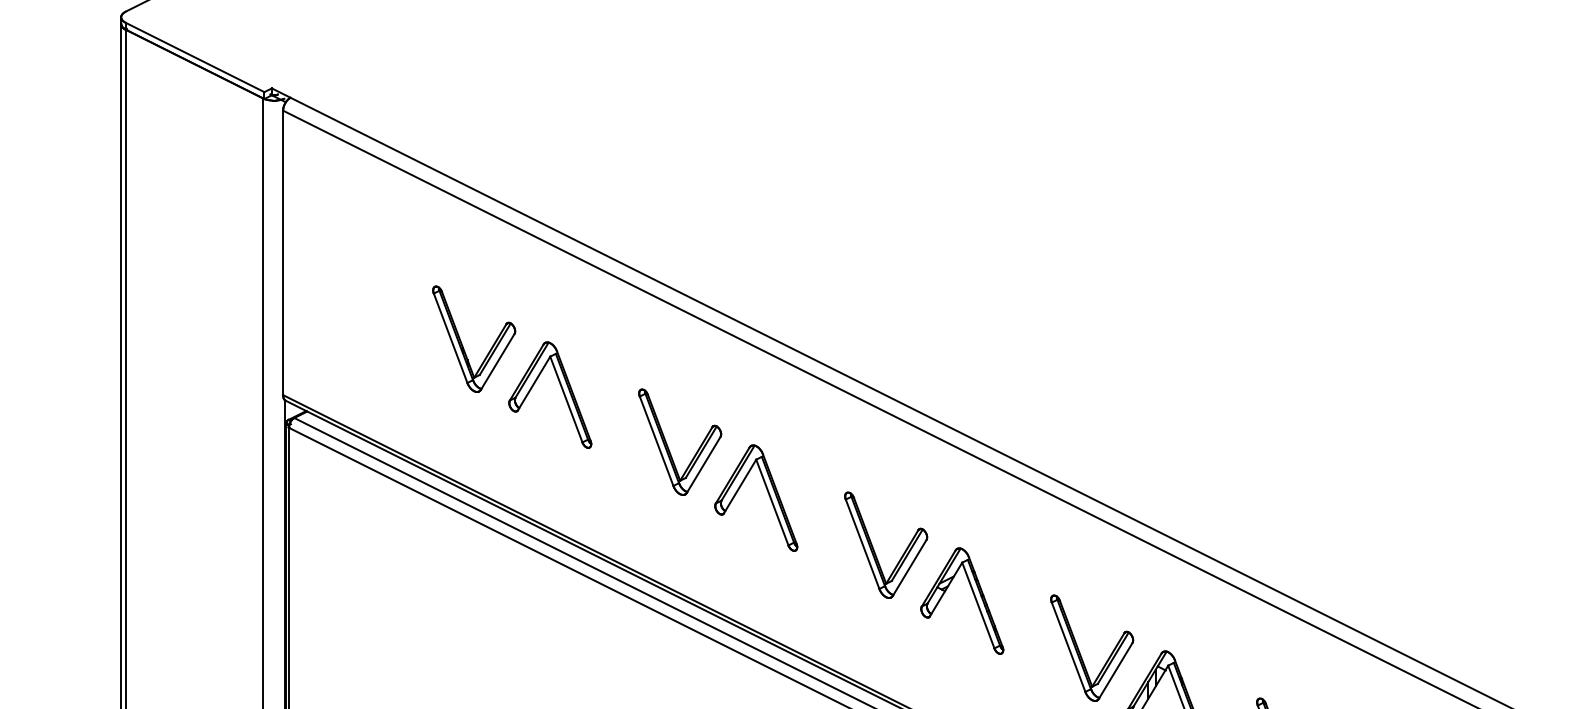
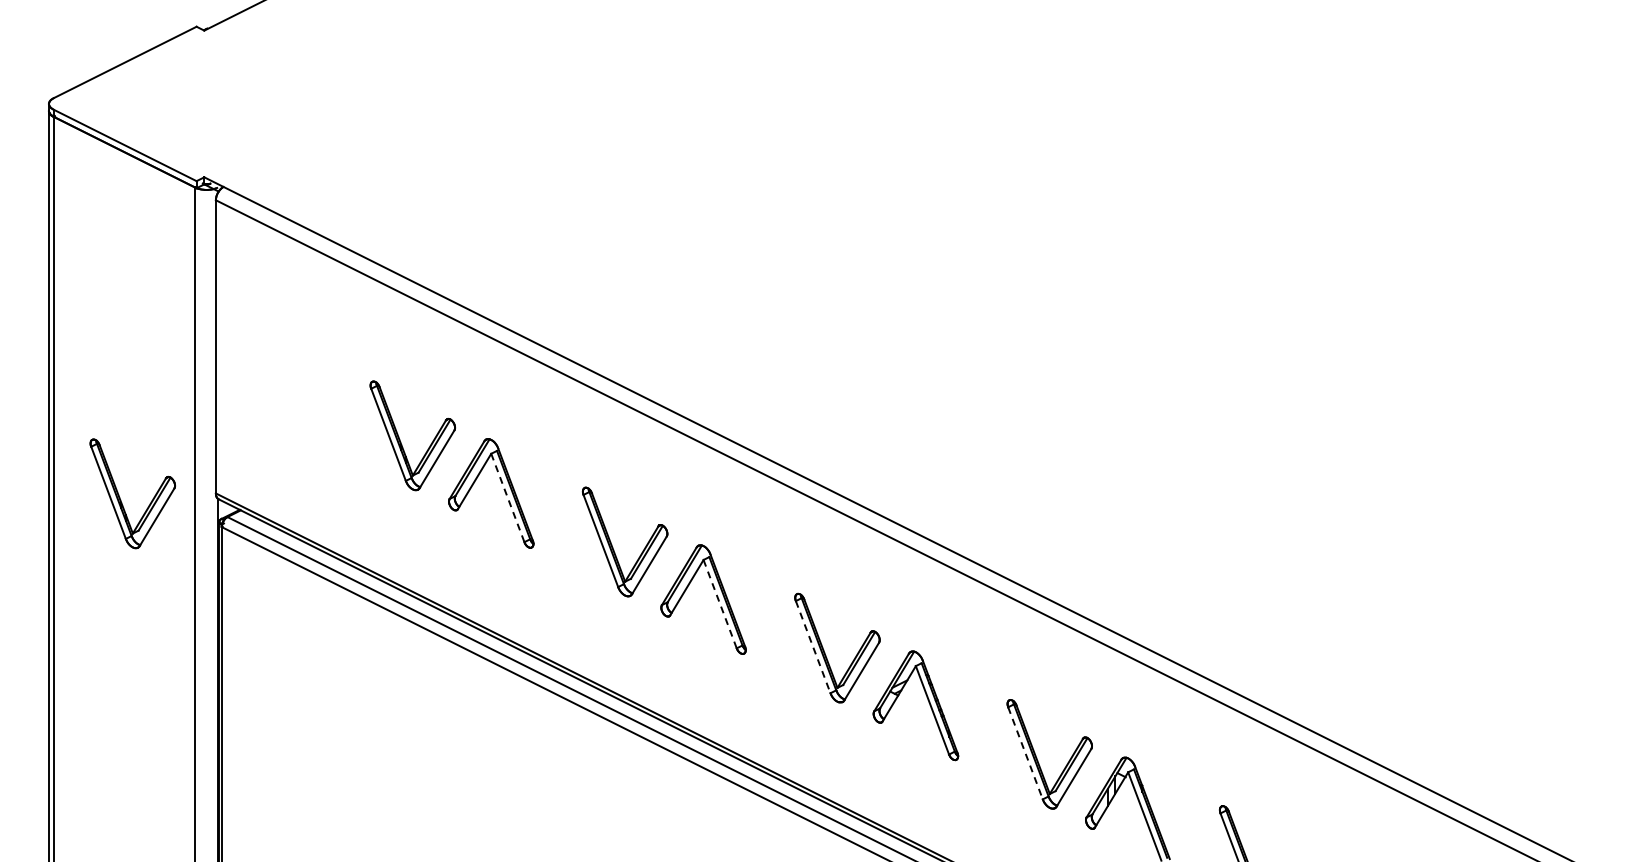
part: (190, 399) -> (120, 497), added
line: (567, 400) -> (508, 498), solid -> dashed
line: (772, 502) -> (720, 604), solid -> dashed
line: (862, 544) -> (813, 647), solid -> dashed
line: (1068, 647) -> (1025, 753), solid -> dashed

